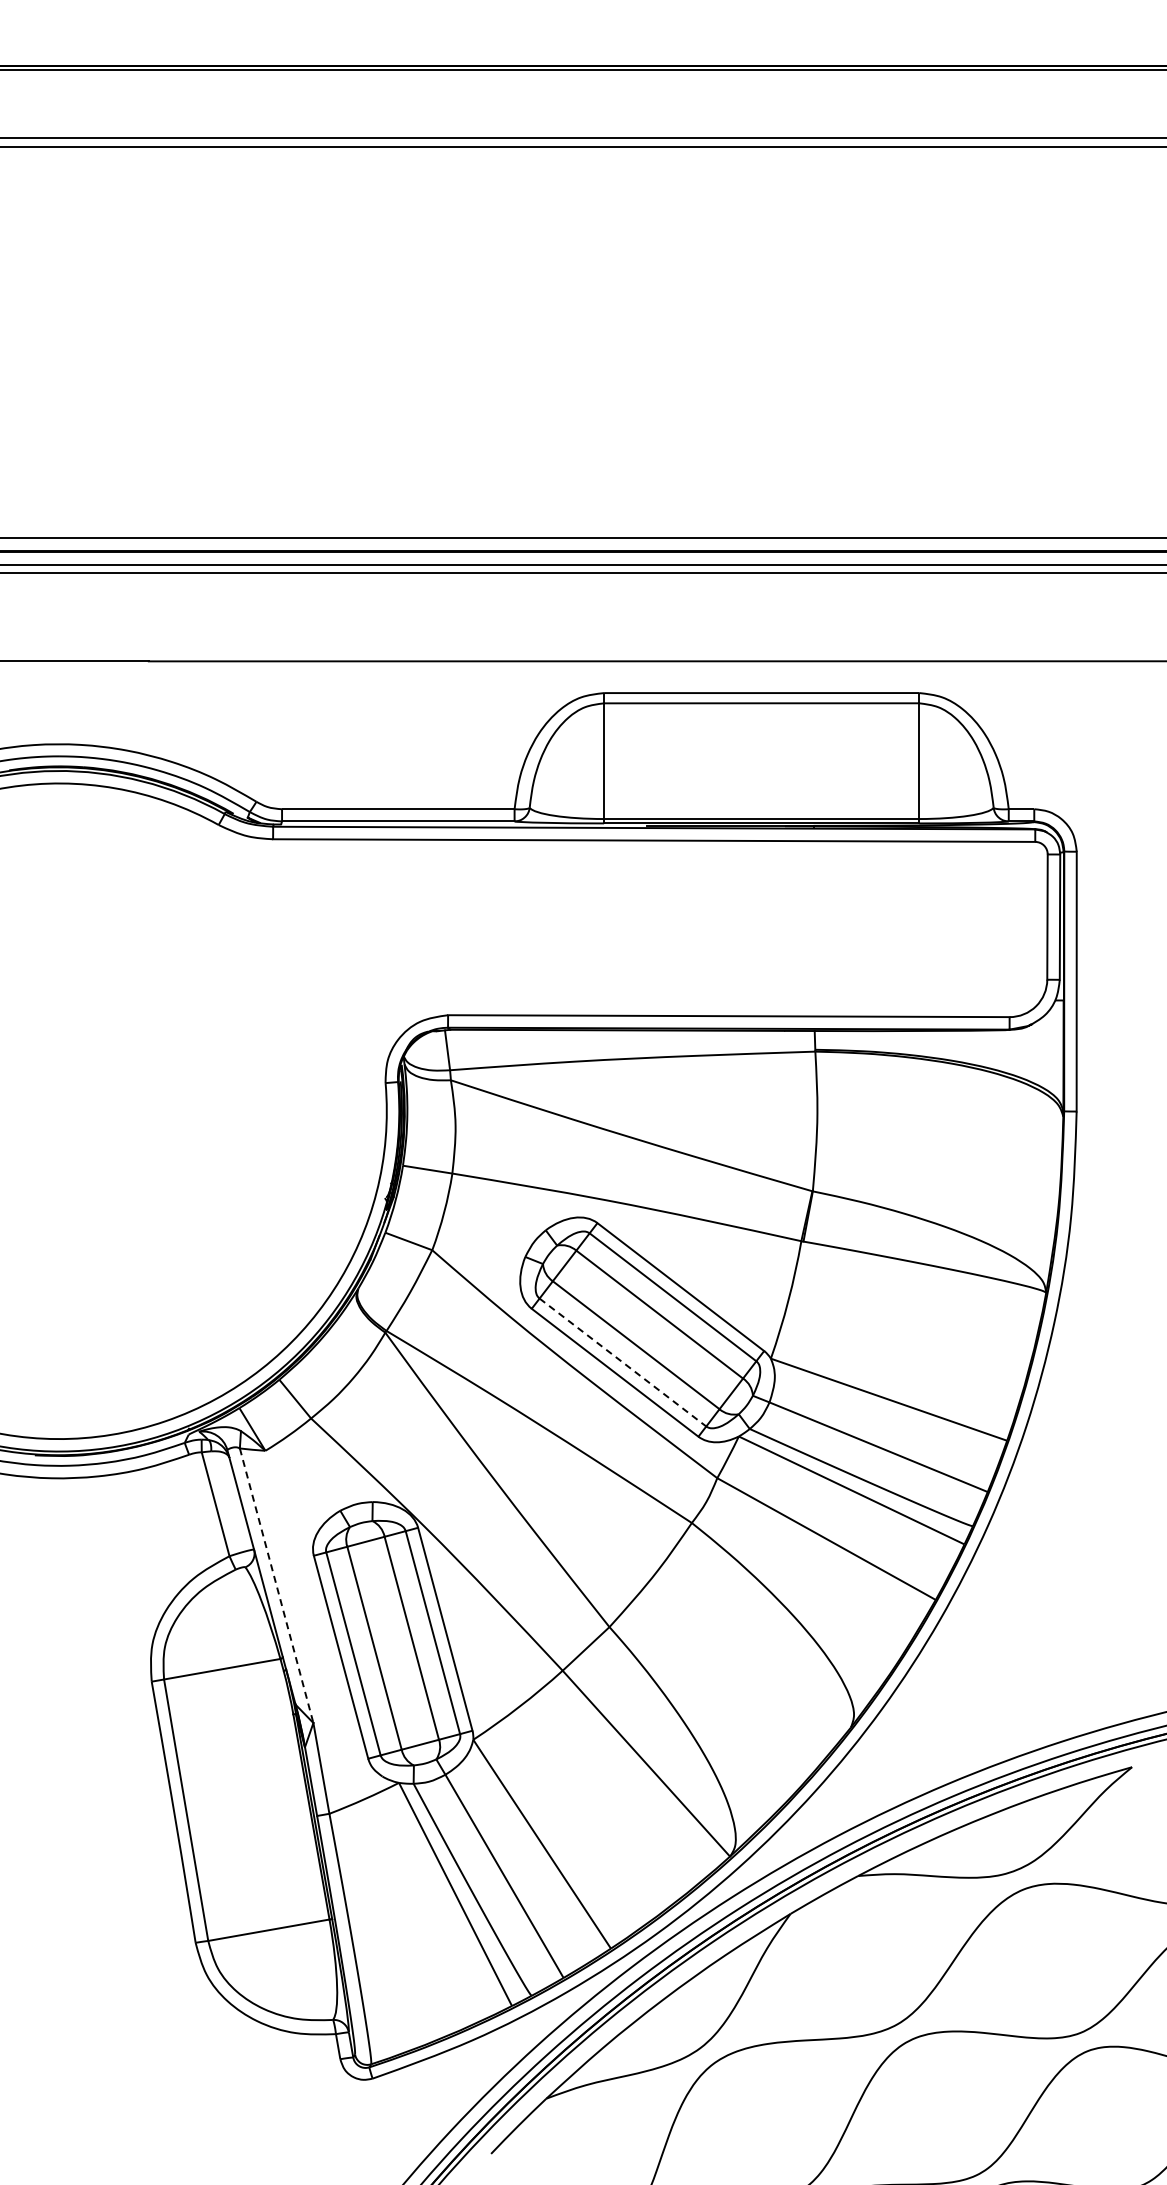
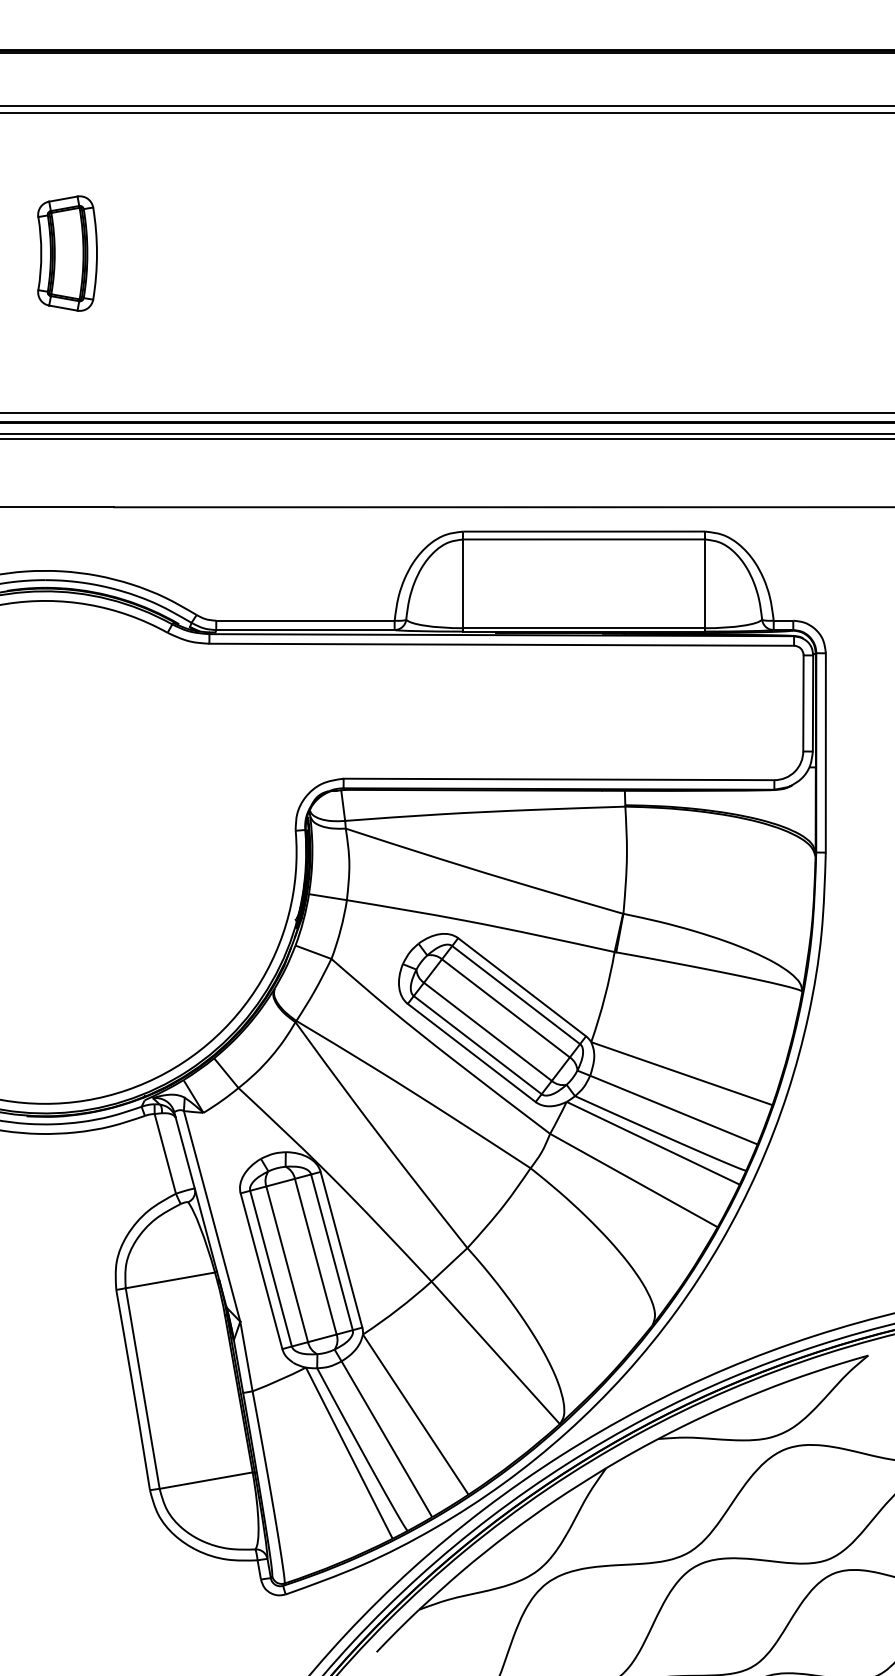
part: (88, 330) -> (67, 253), added
line: (623, 1362) -> (478, 1045), dashed -> solid
line: (276, 1586) -> (212, 1216), dashed -> solid

